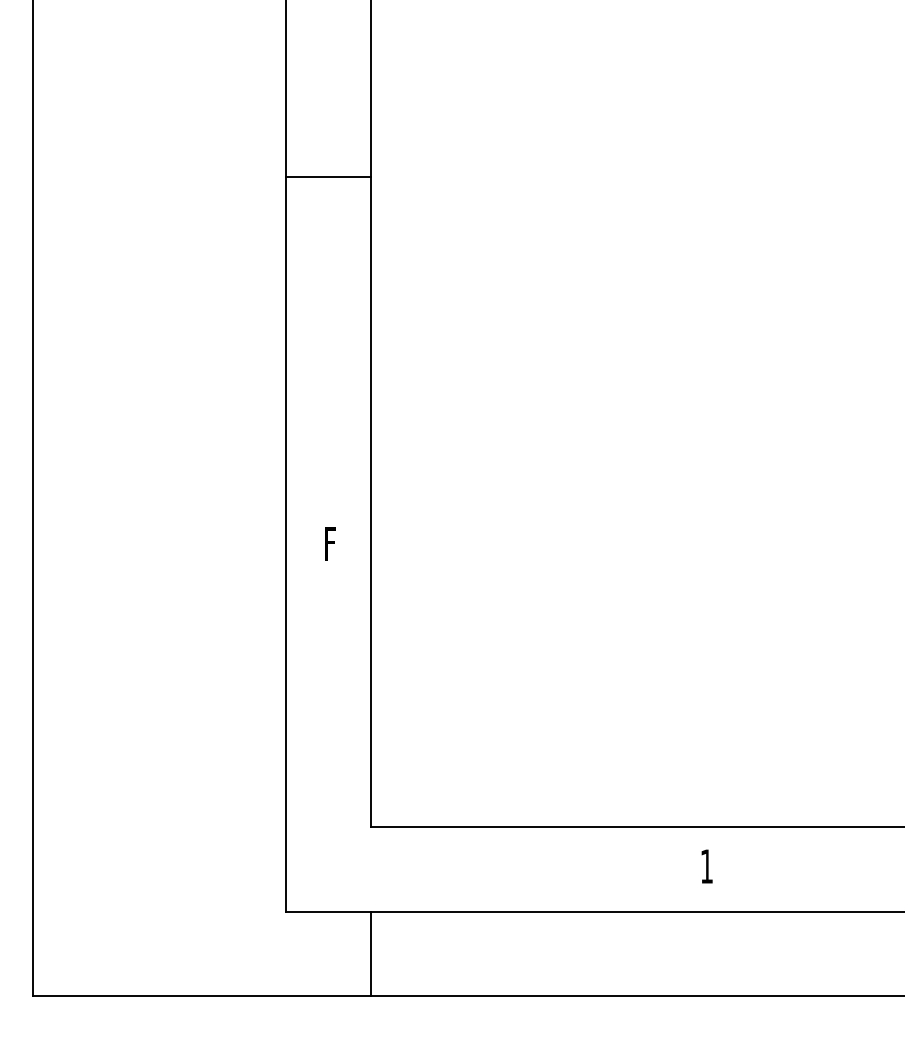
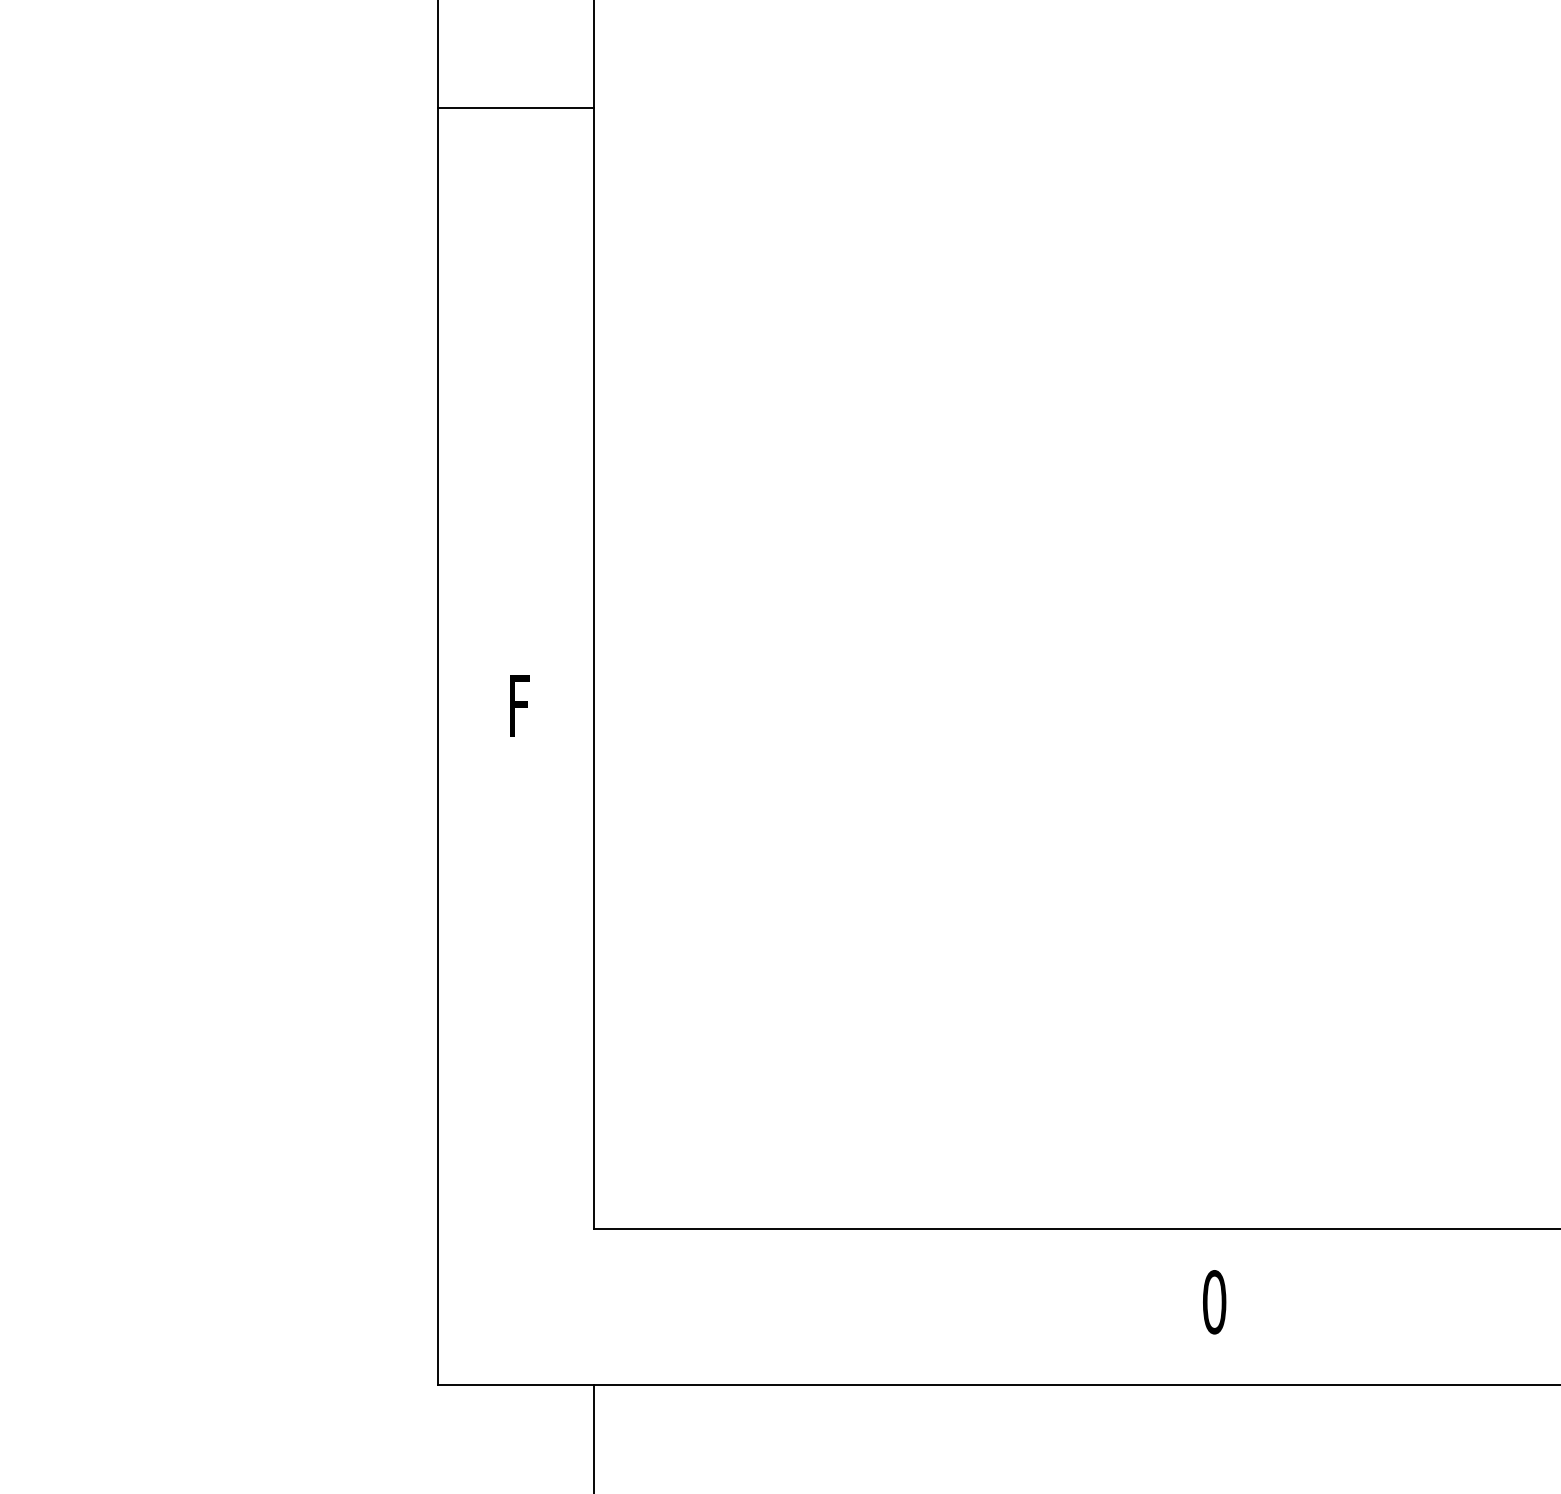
line: (328, 176) -> (515, 107), moved
text: (706, 866) -> (1213, 1302), 1 -> 0

